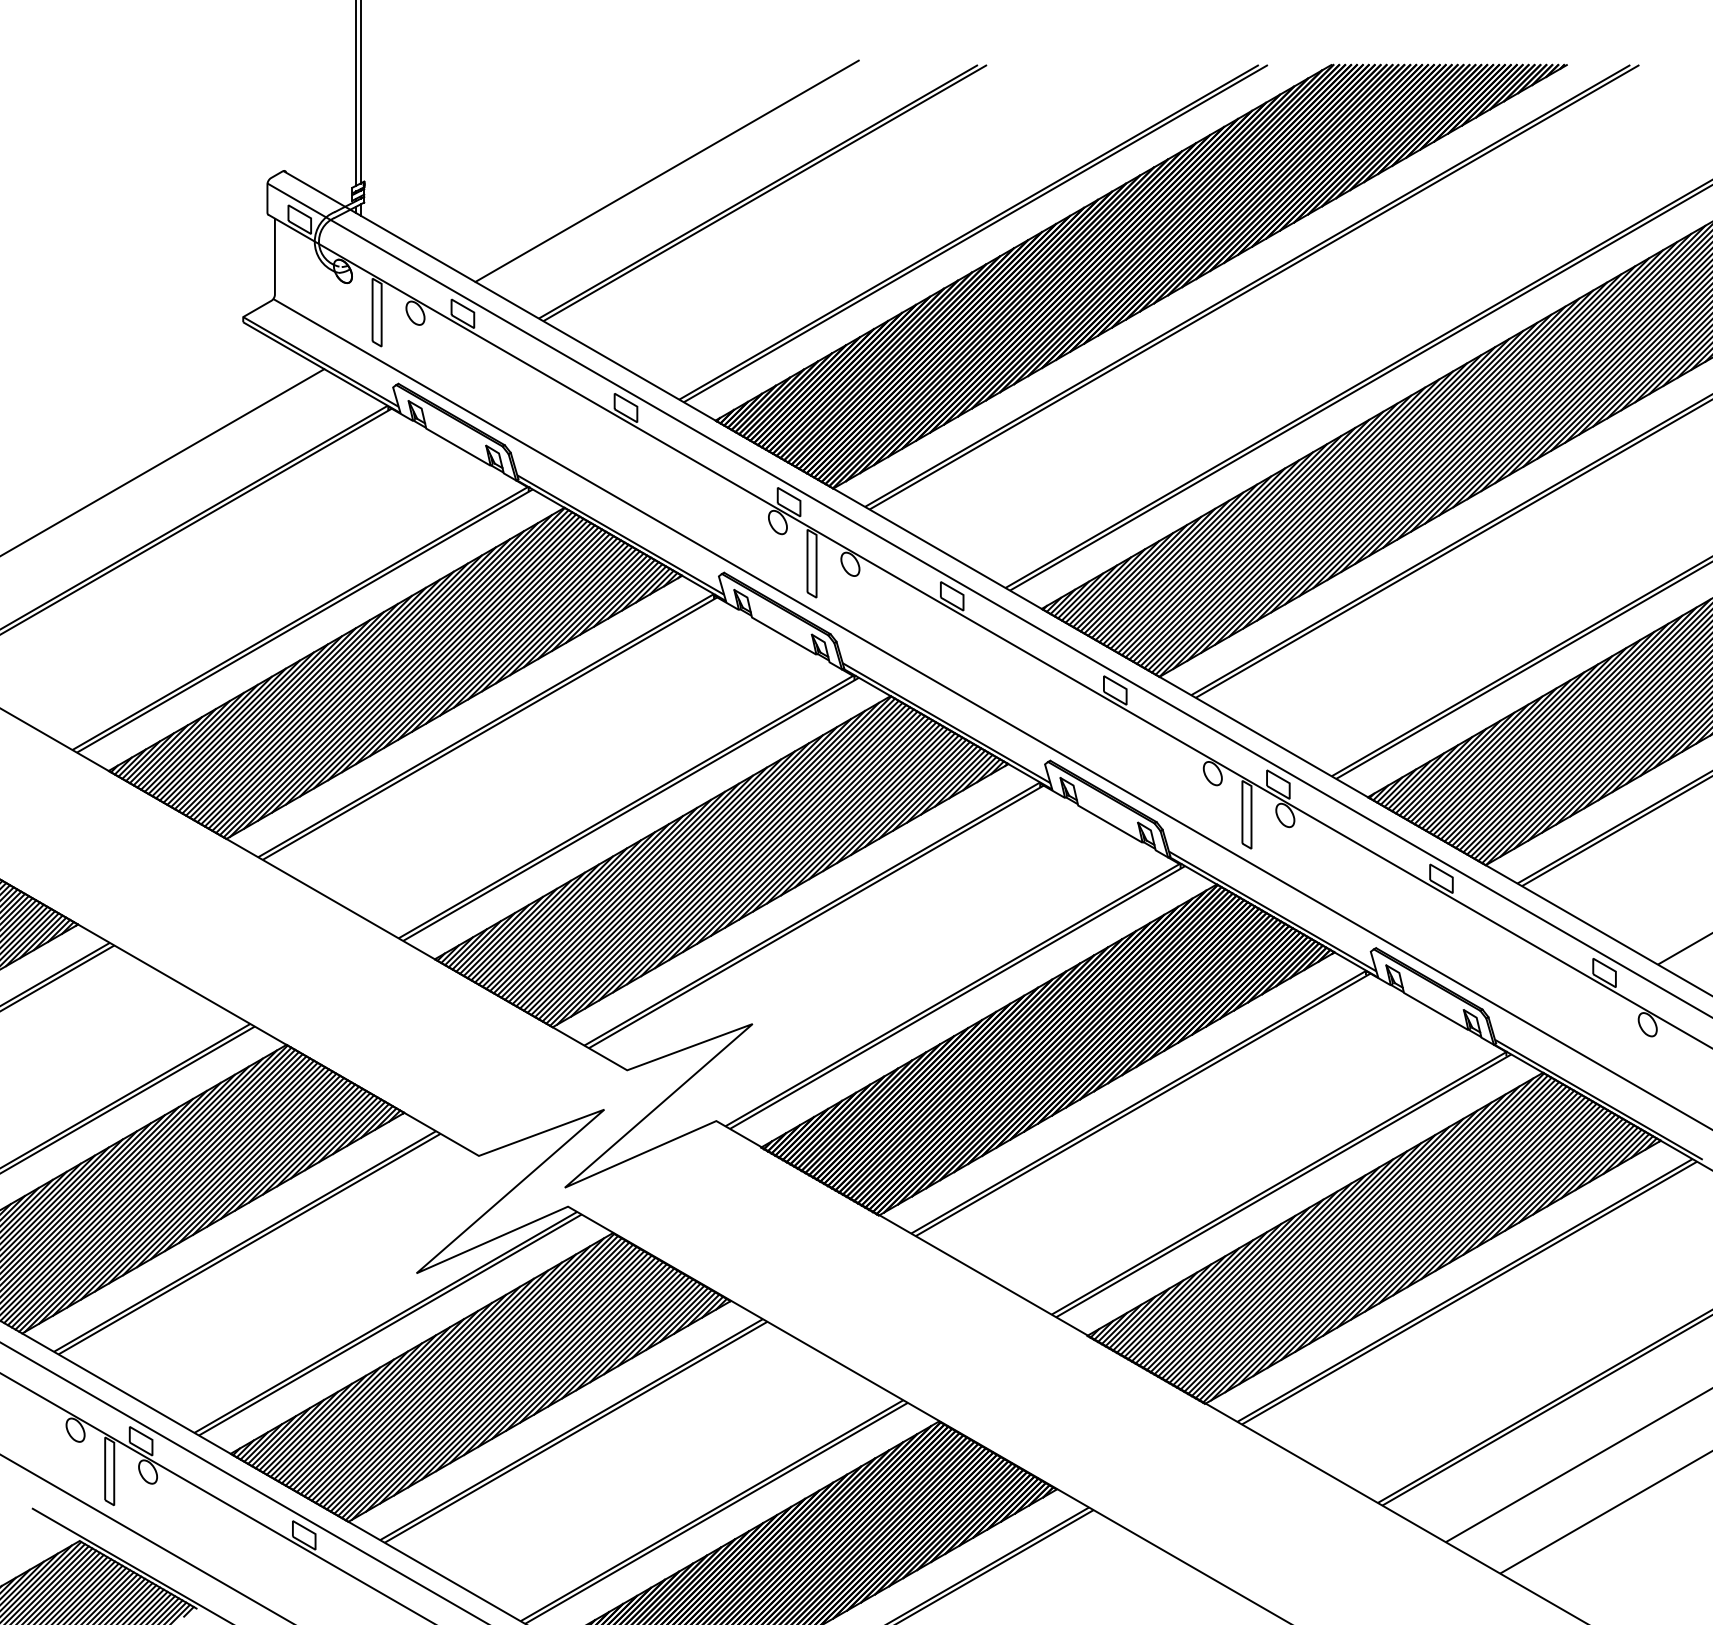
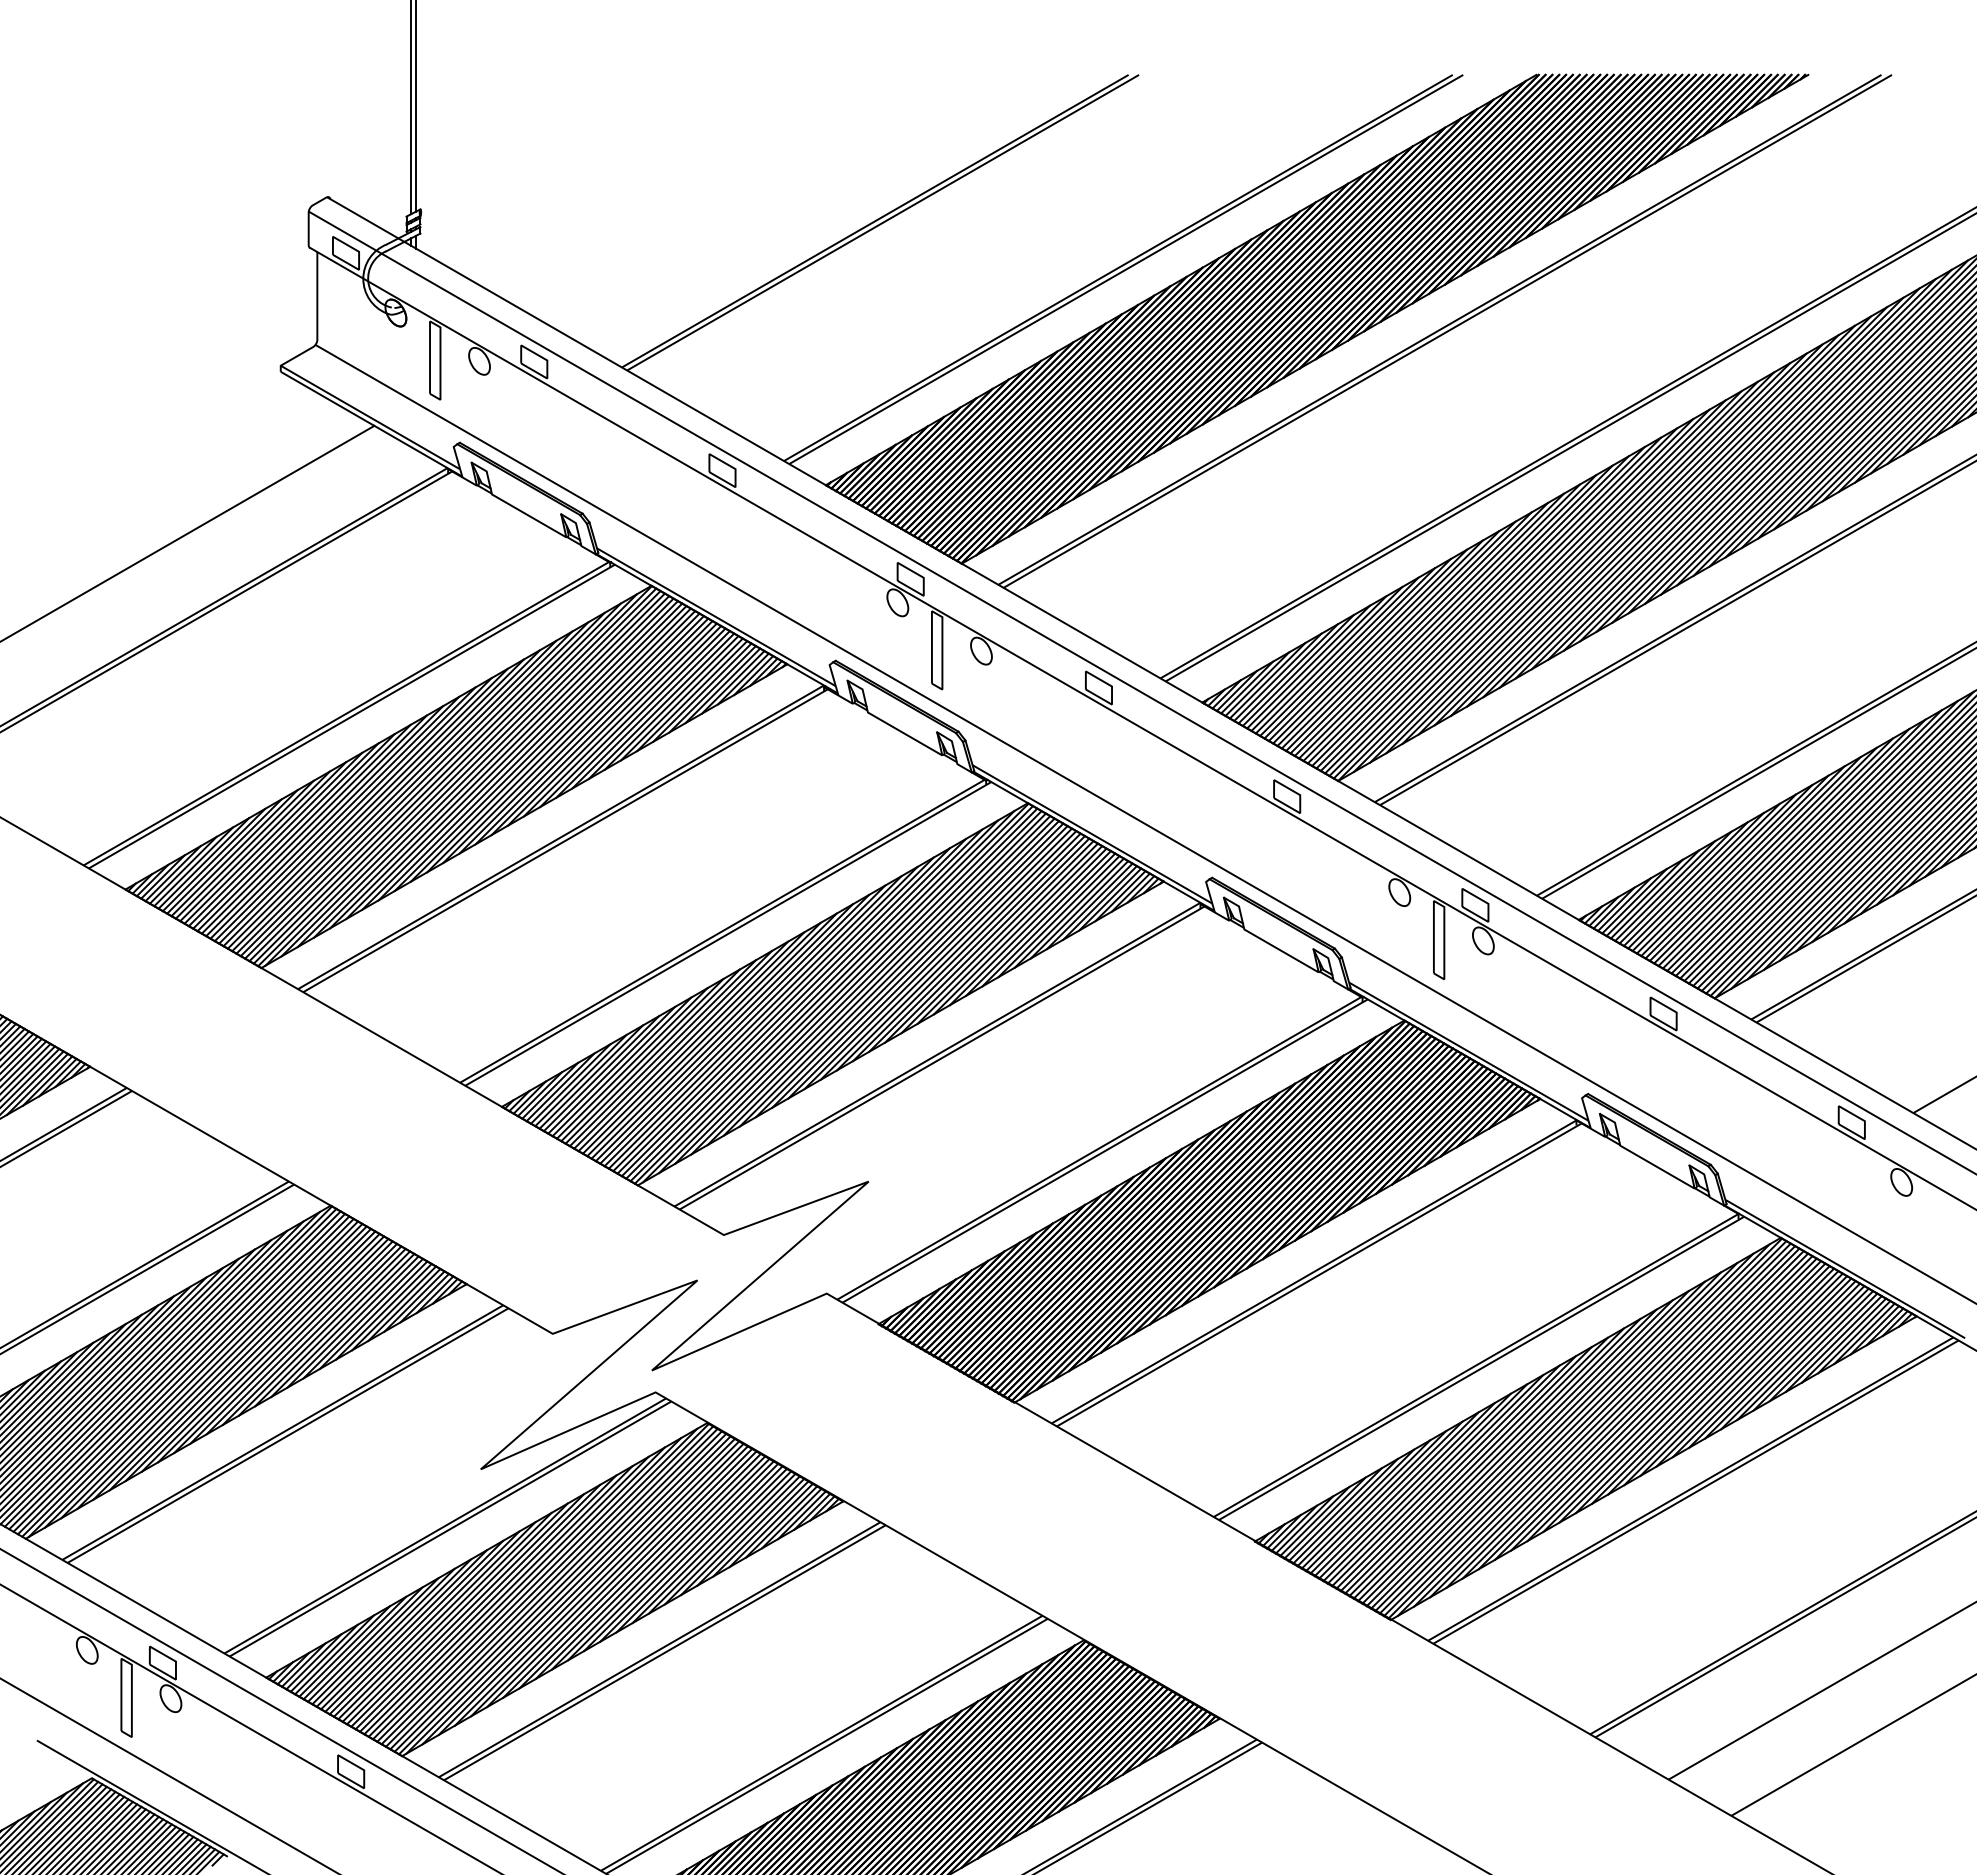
line: (666, 171) -> (769, 197), removed

